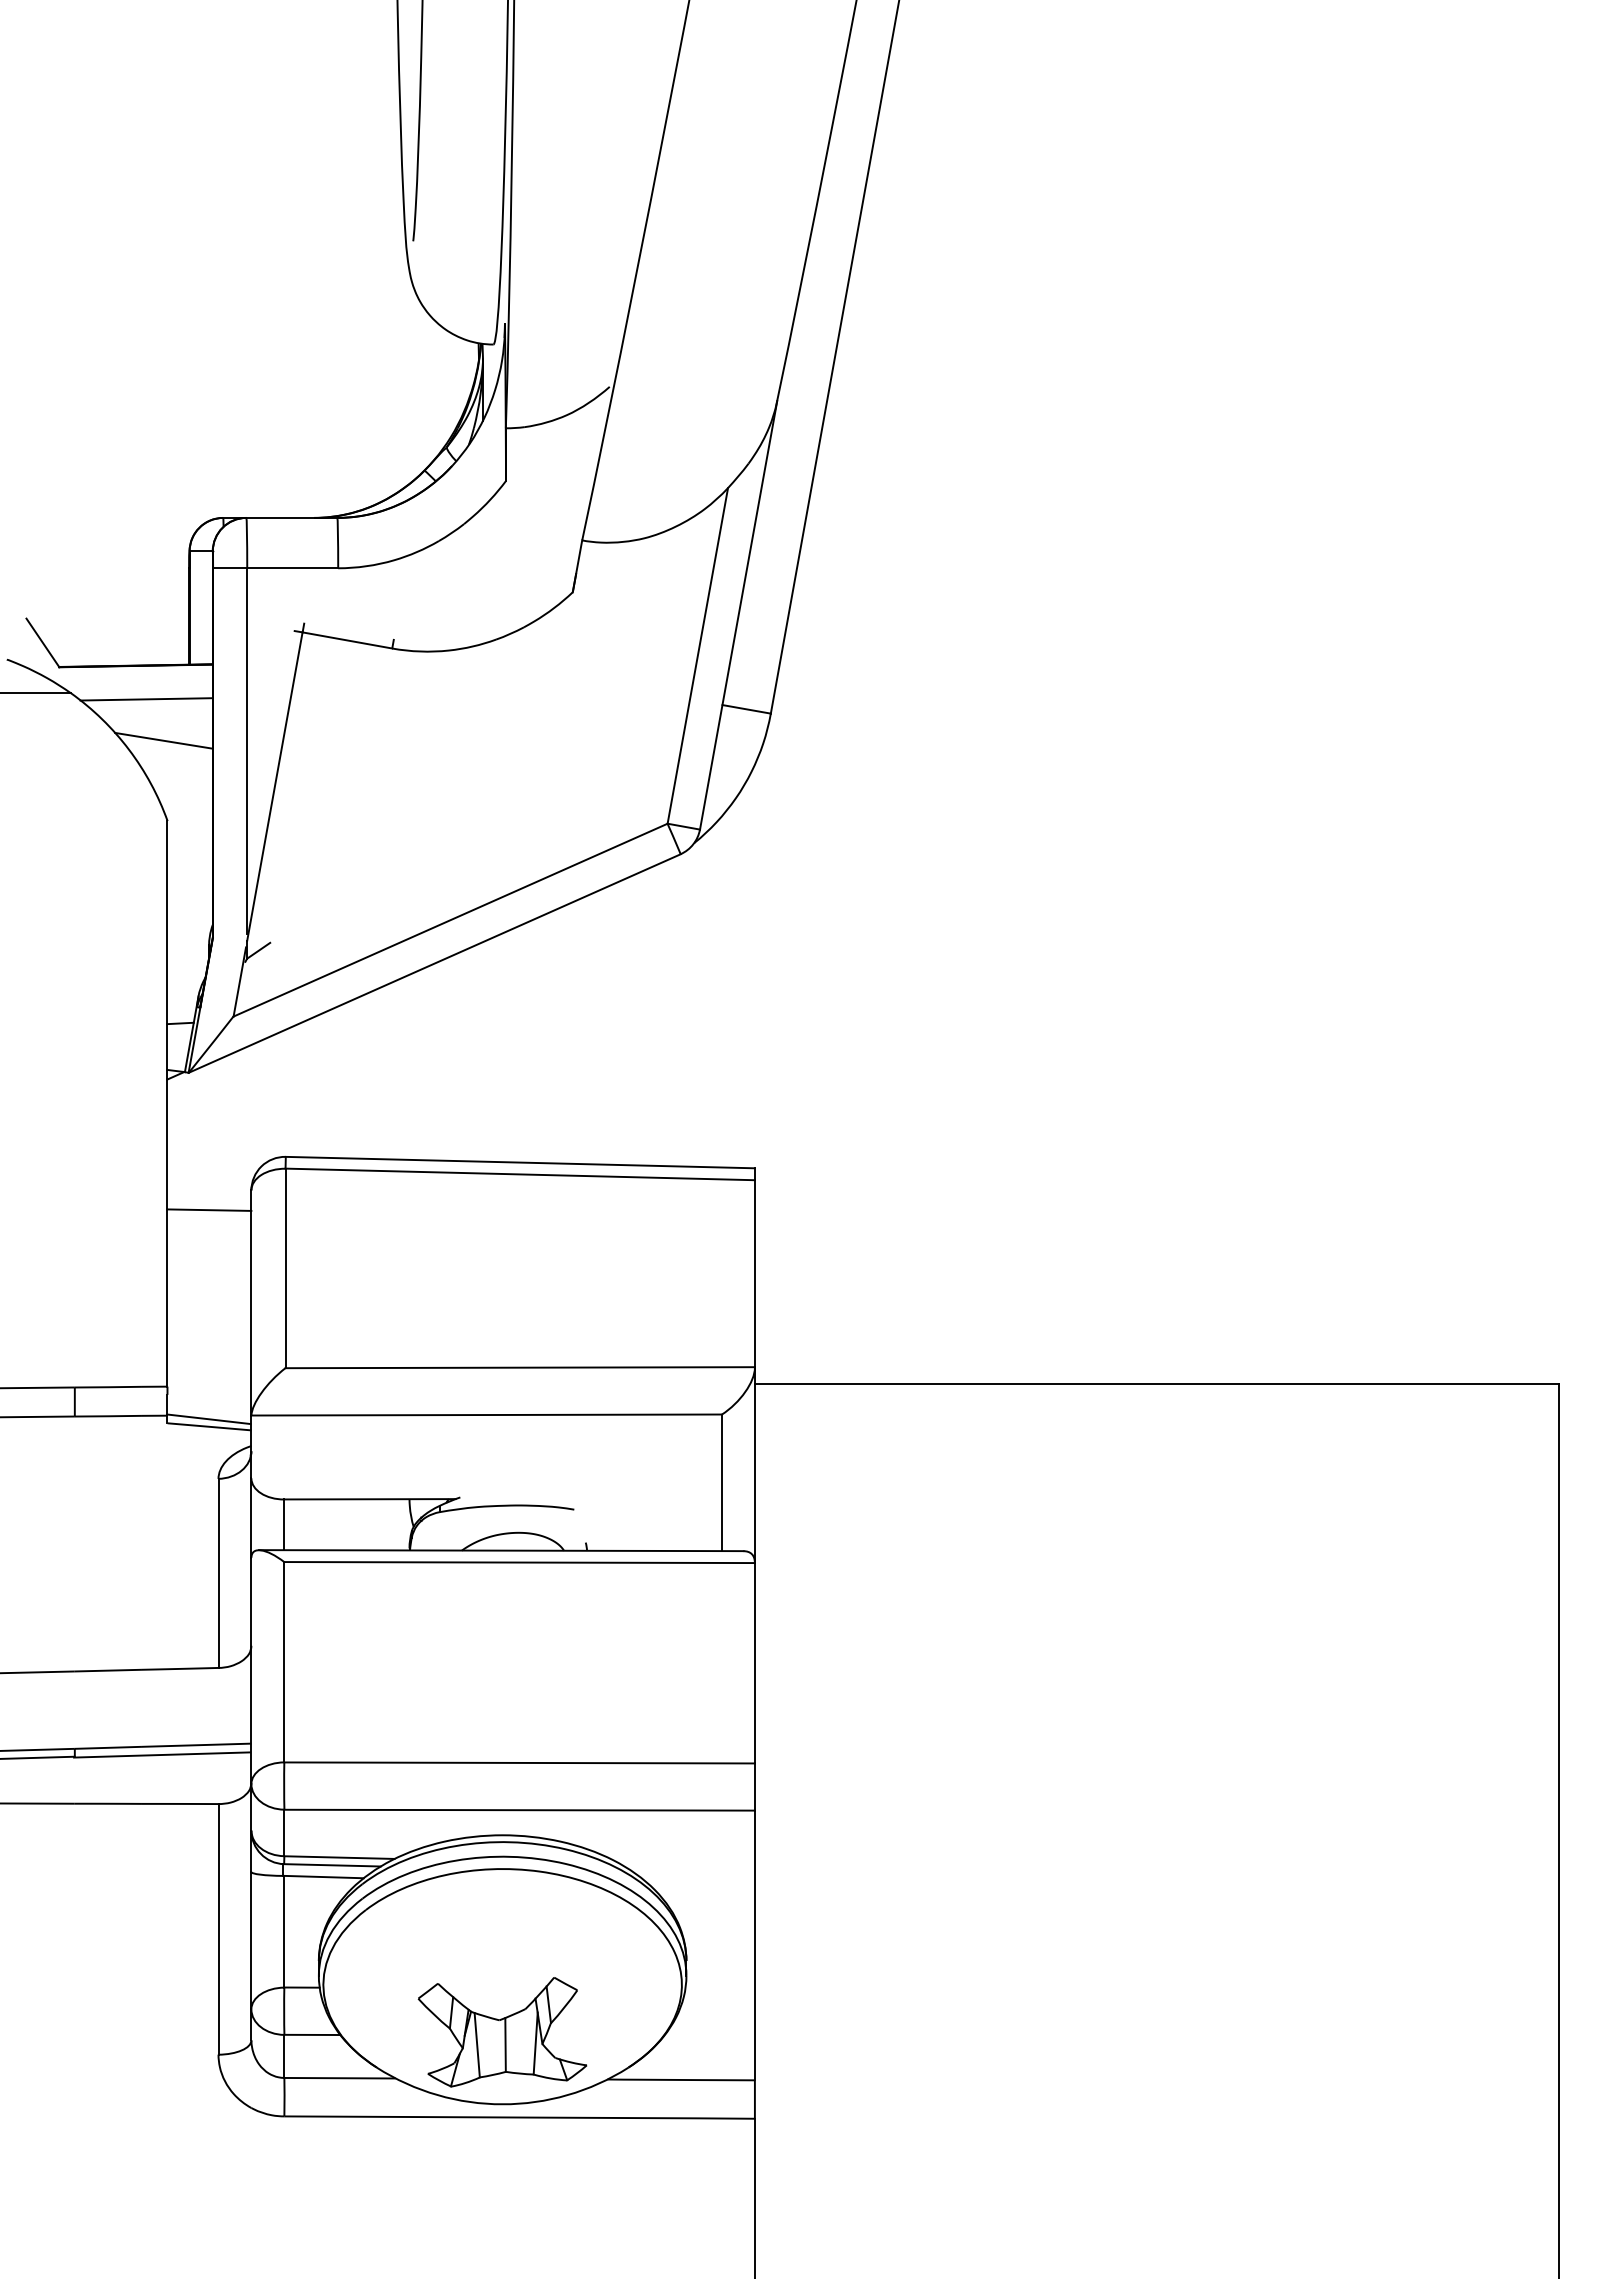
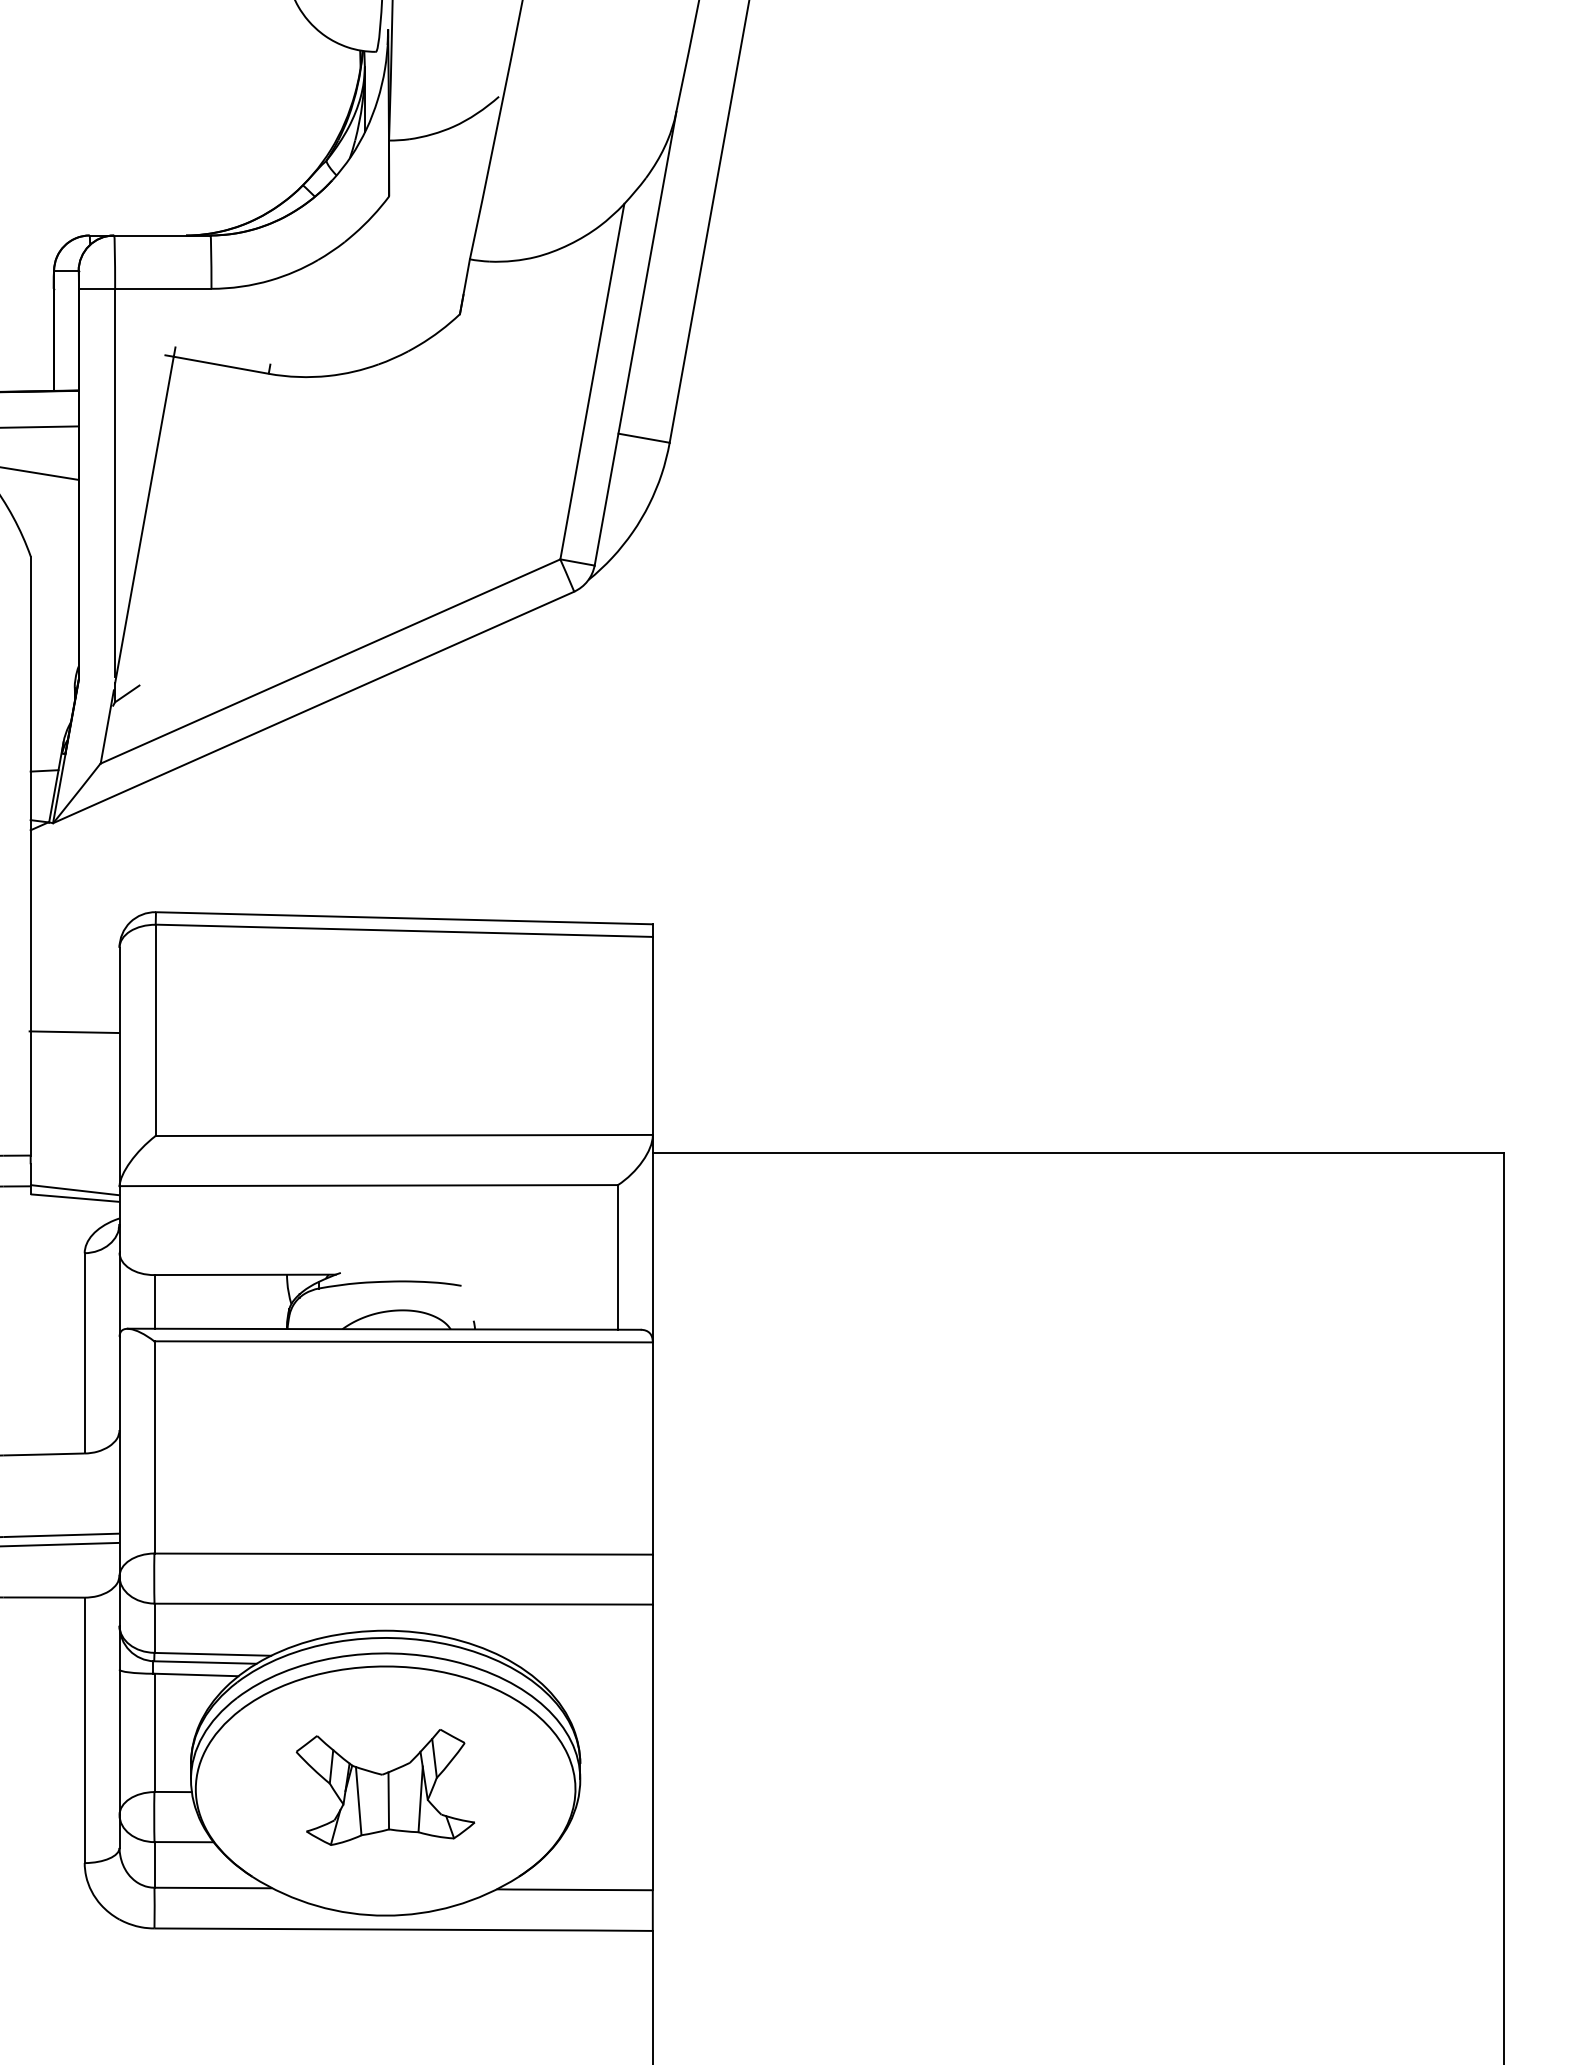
line: (209, 1209) -> (74, 1031), moved
part: (502, 2032) -> (385, 1787), moved

